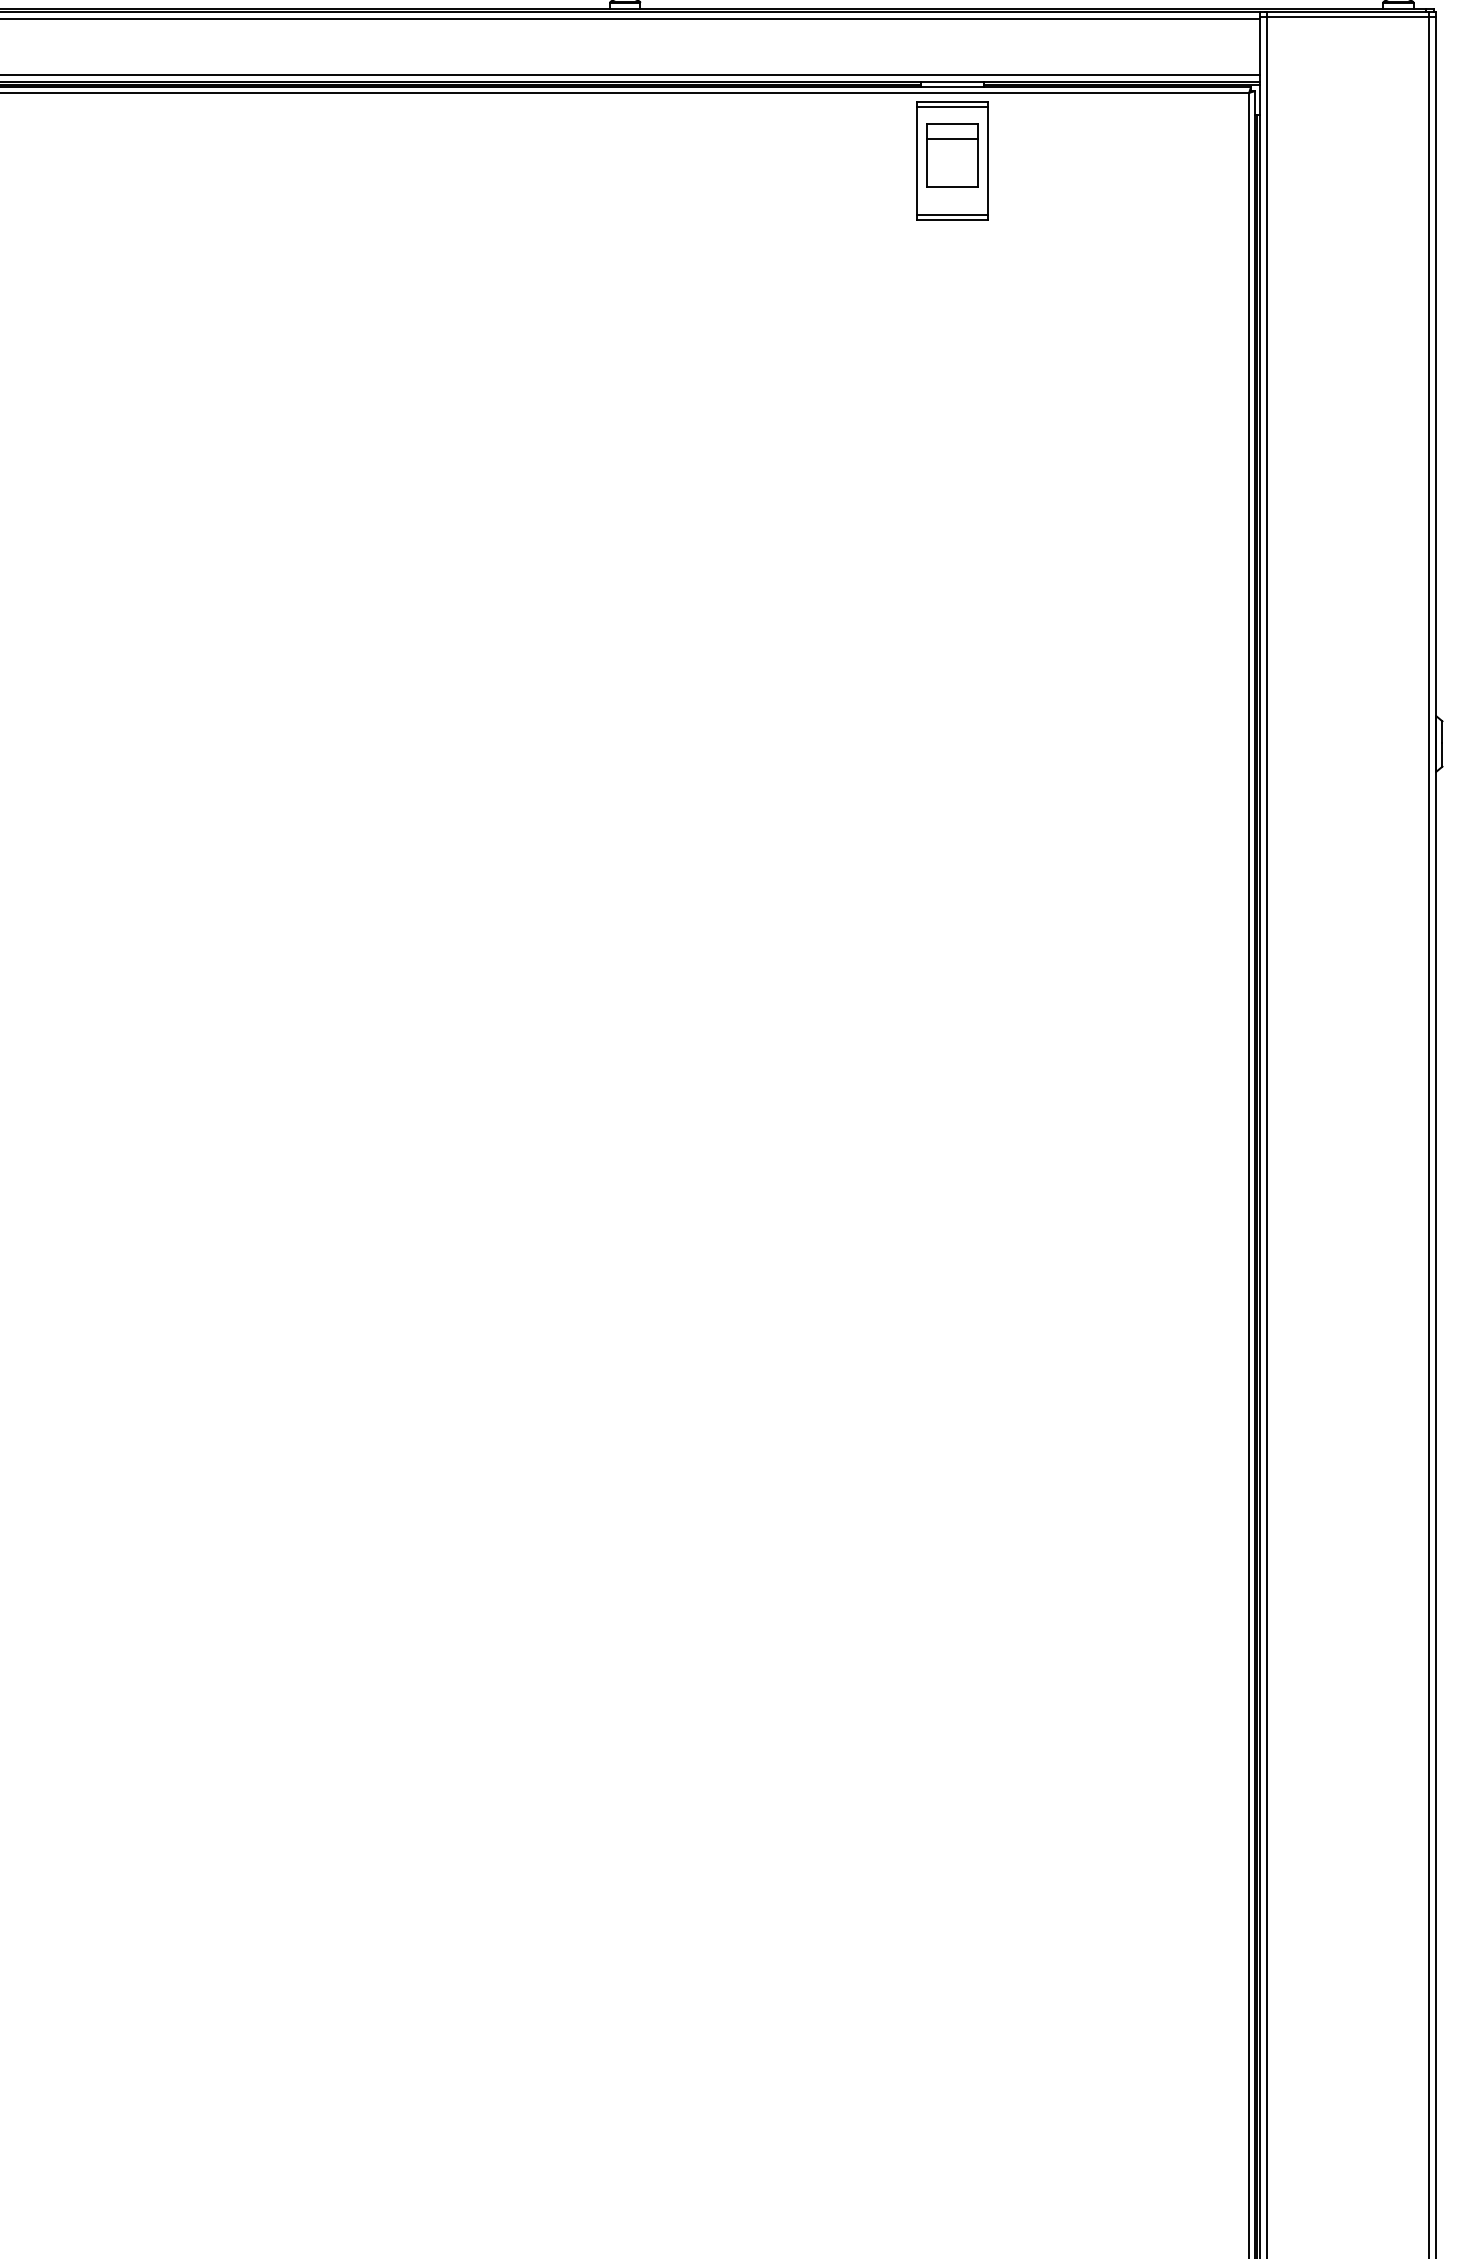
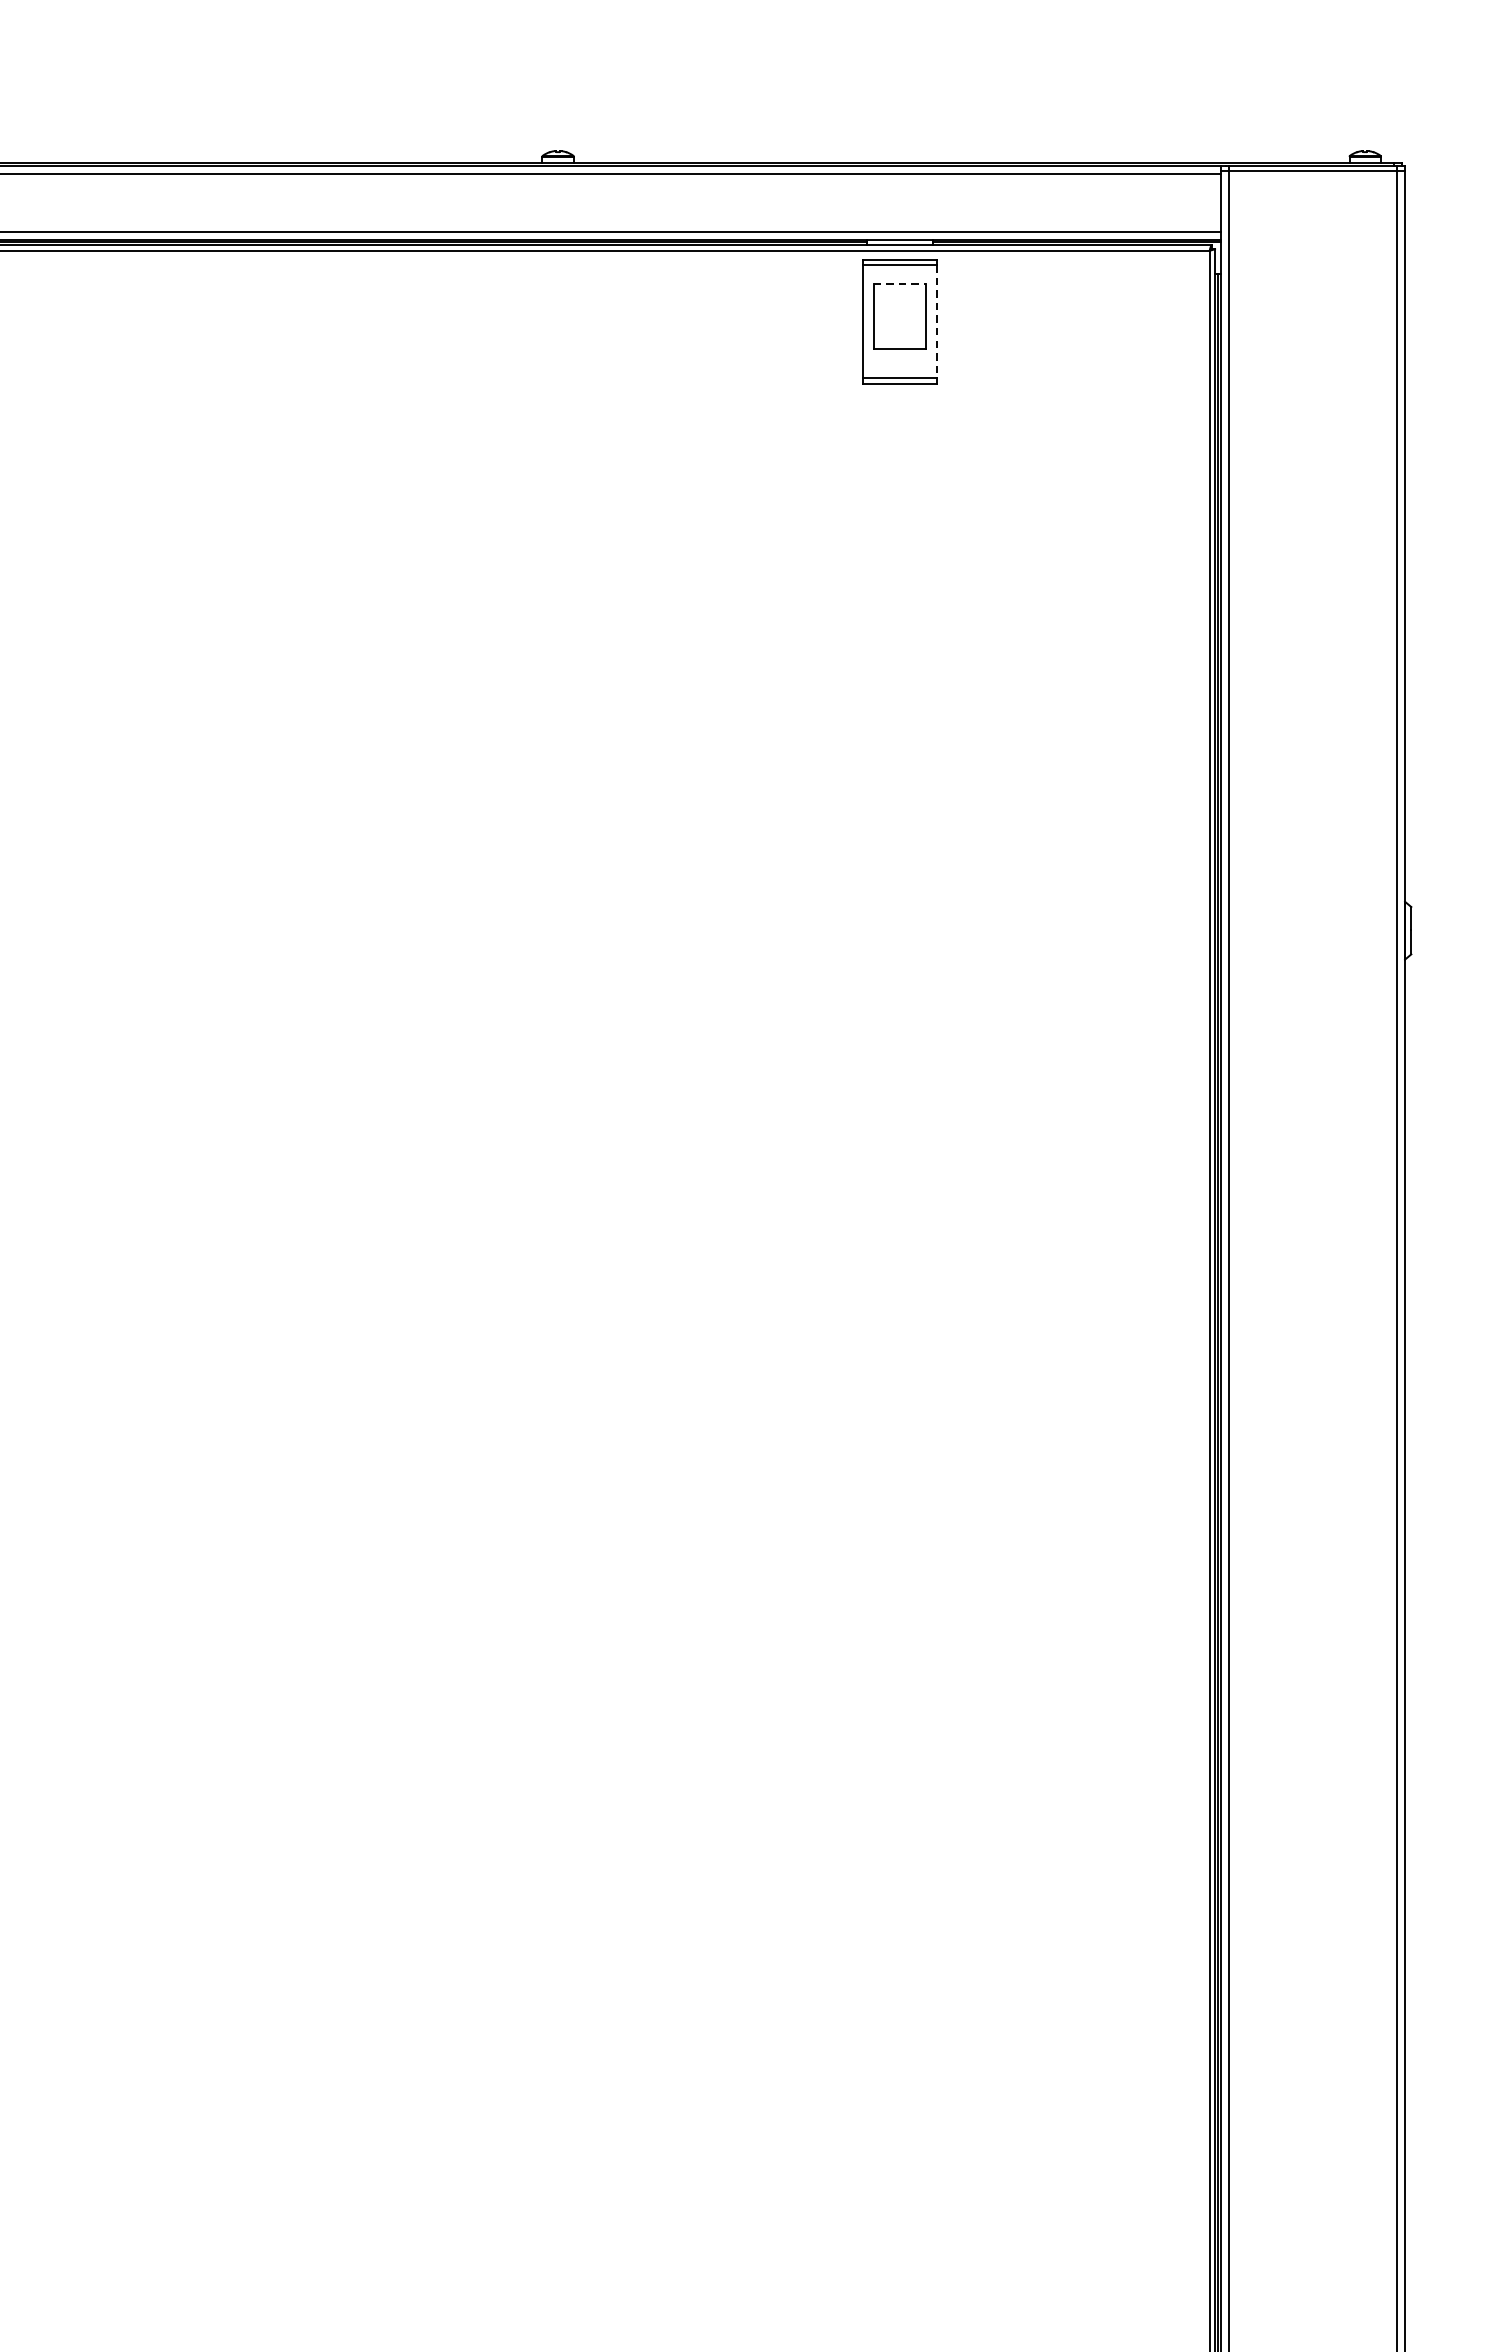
line: (953, 124) -> (900, 283), solid -> dashed
line: (952, 139) -> (899, 299), removed
line: (987, 161) -> (936, 322), solid -> dashed

